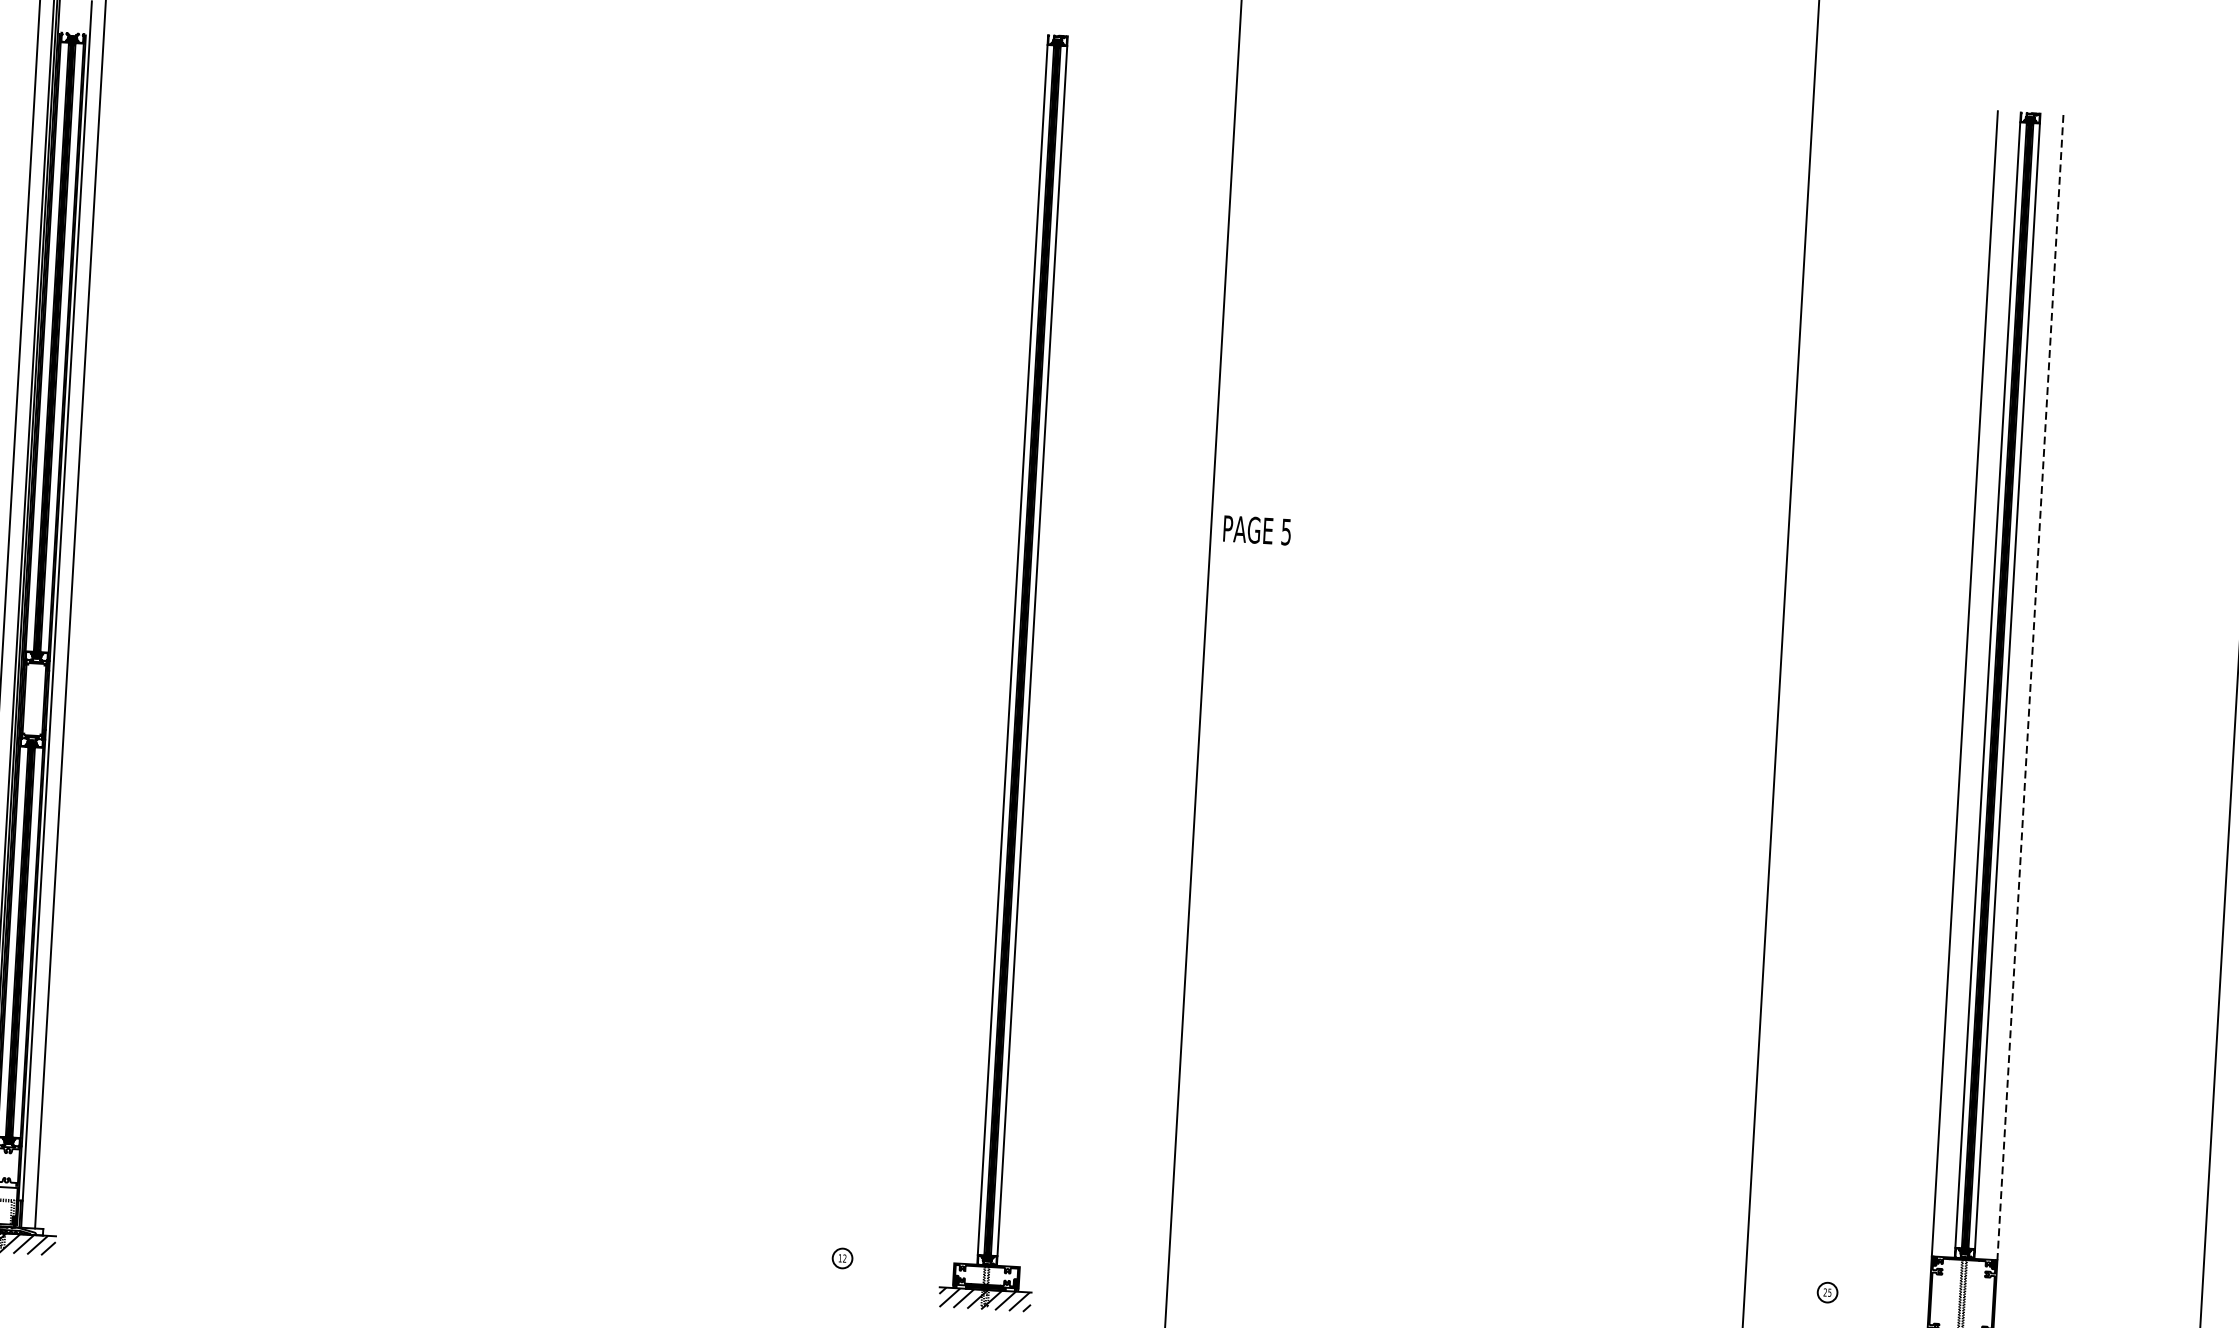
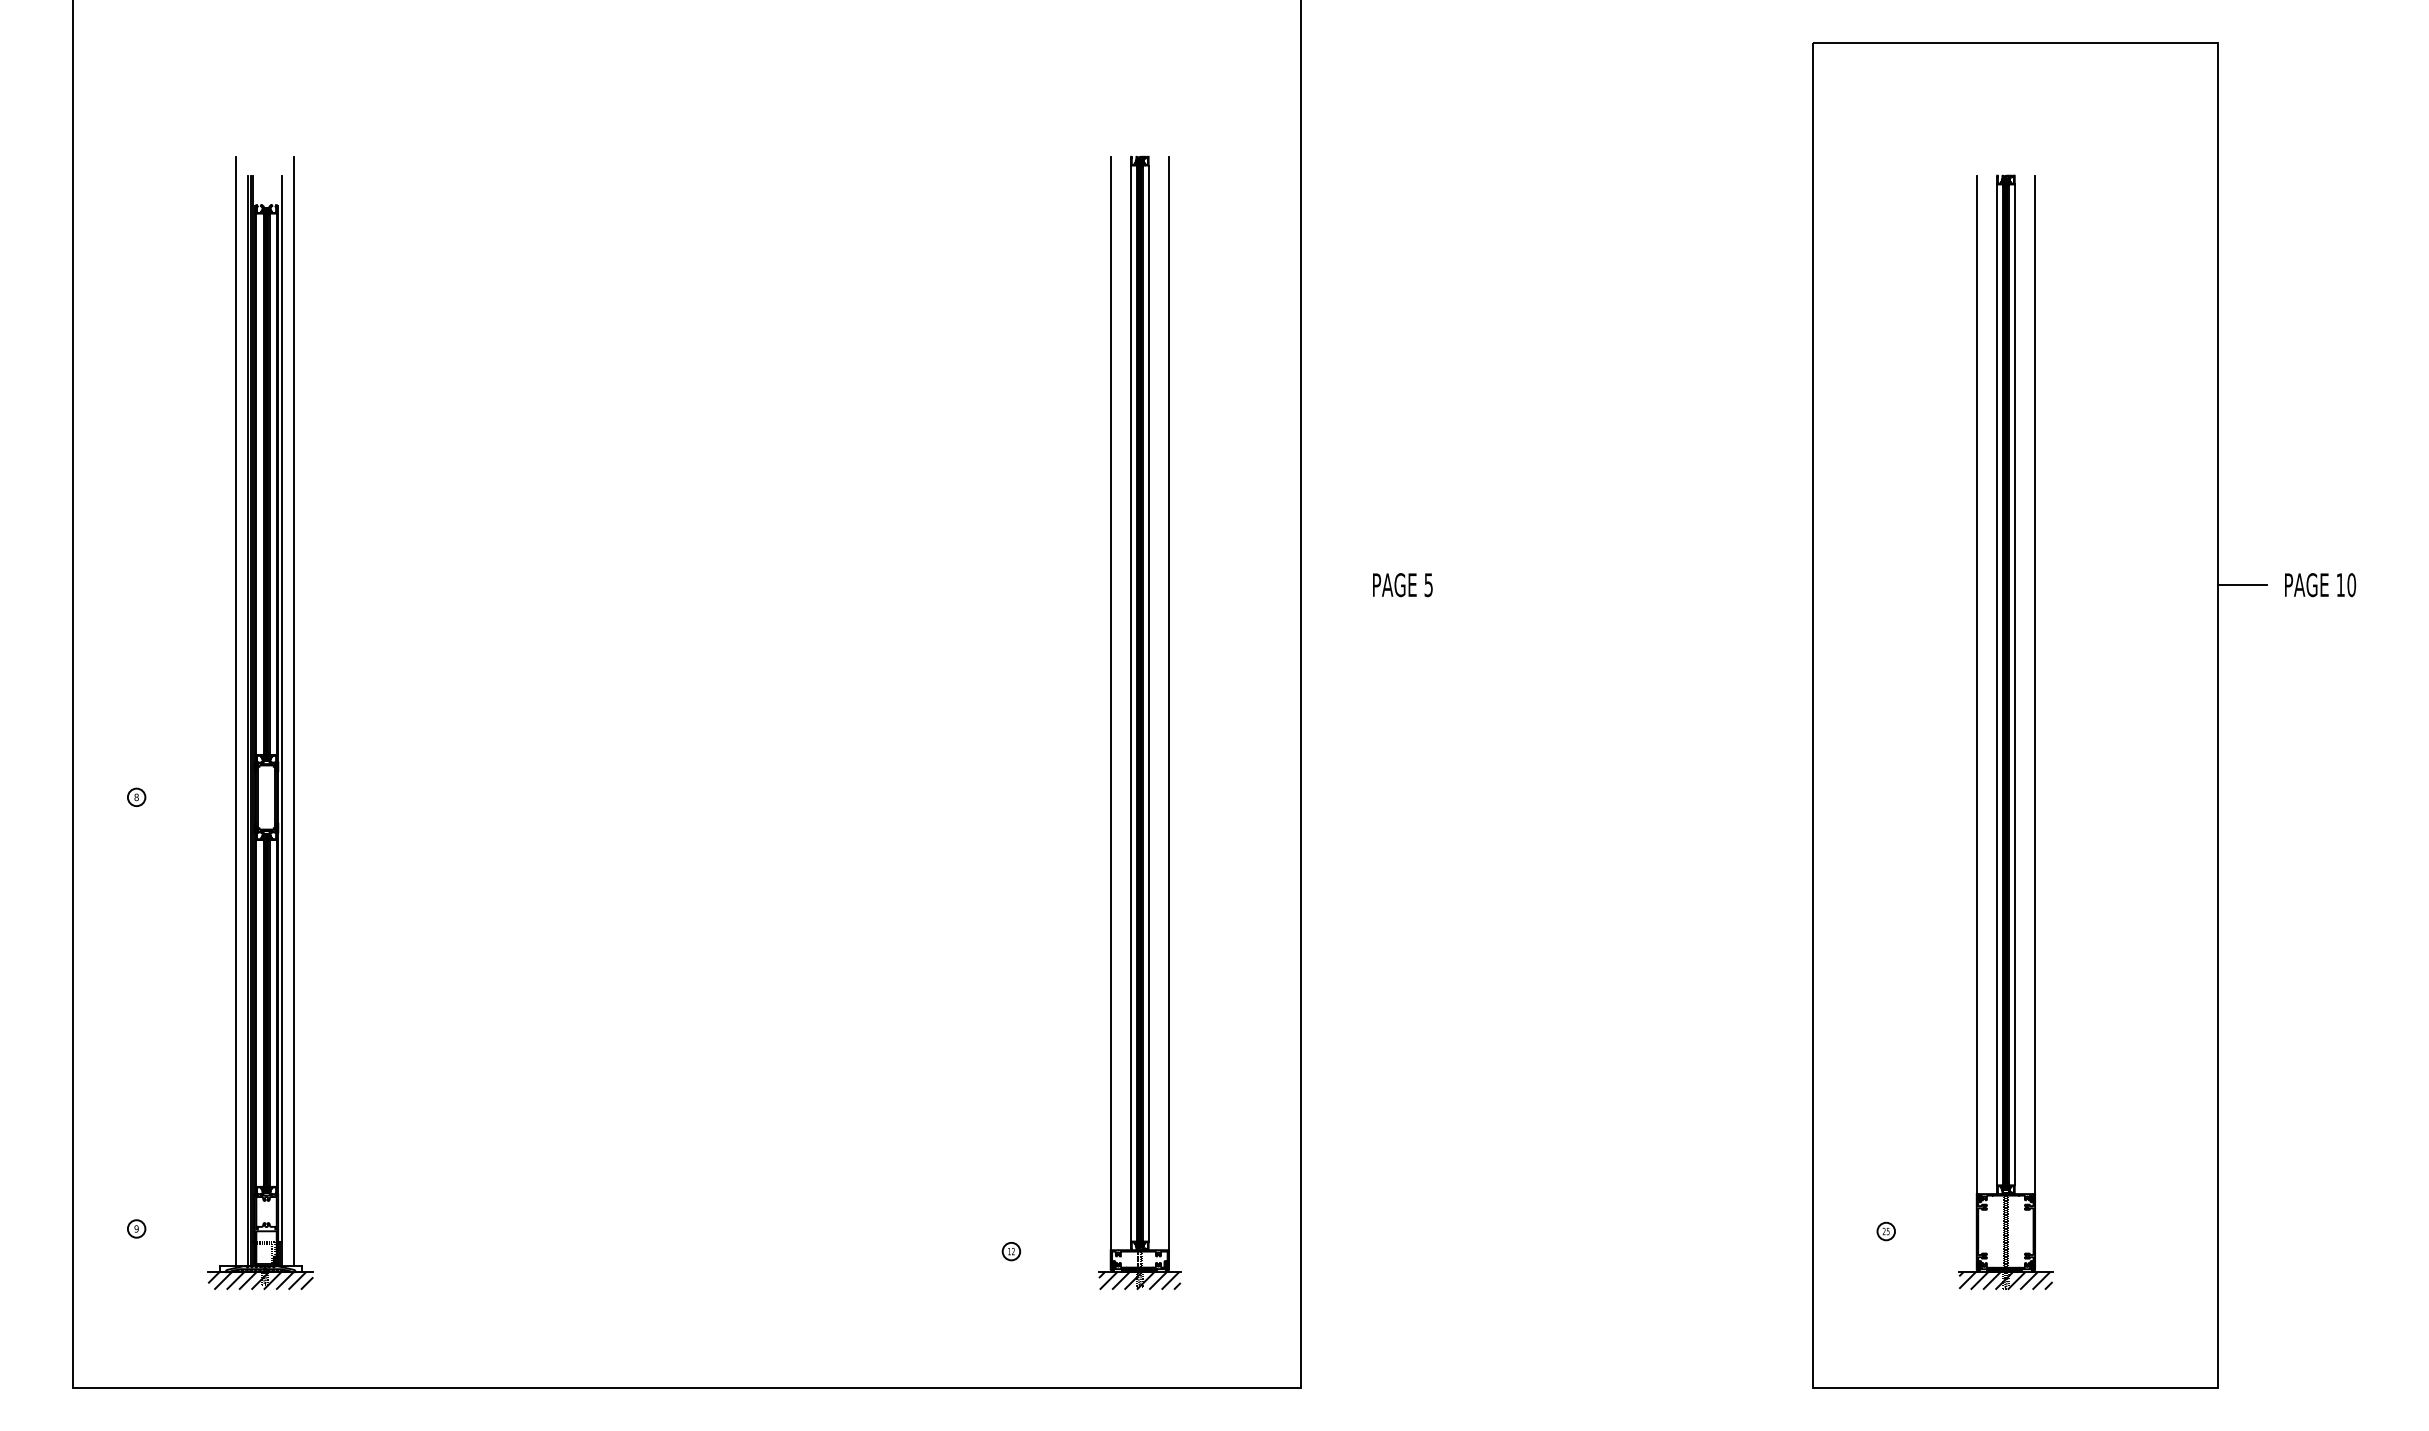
text: (1256, 530) -> (1402, 585), moved
line: (989, 648) -> (1110, 703), added
line: (1055, 652) -> (1169, 703), added
line: (2030, 688) -> (2035, 685), dashed -> solid

